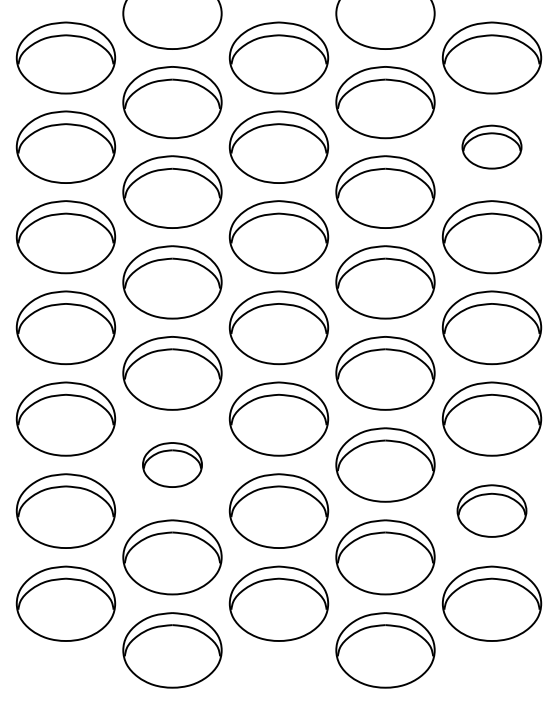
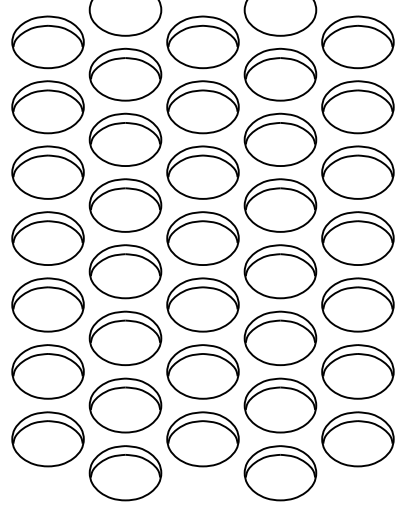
part: (491, 146) -> (357, 106), size x1.67
part: (172, 464) -> (125, 338), size x1.67
part: (491, 510) -> (357, 371), size x1.43

